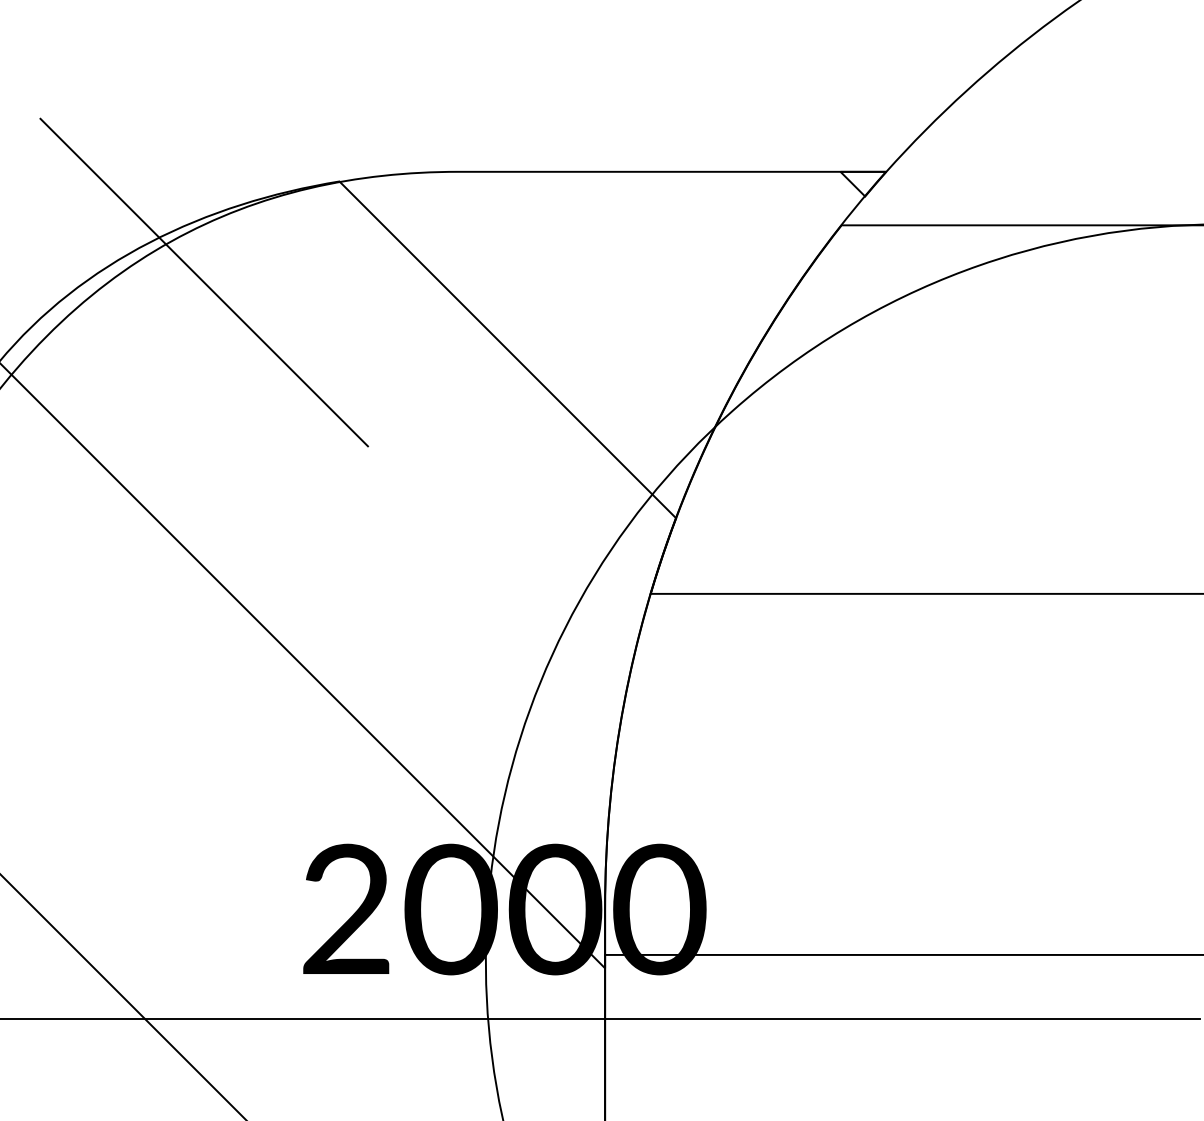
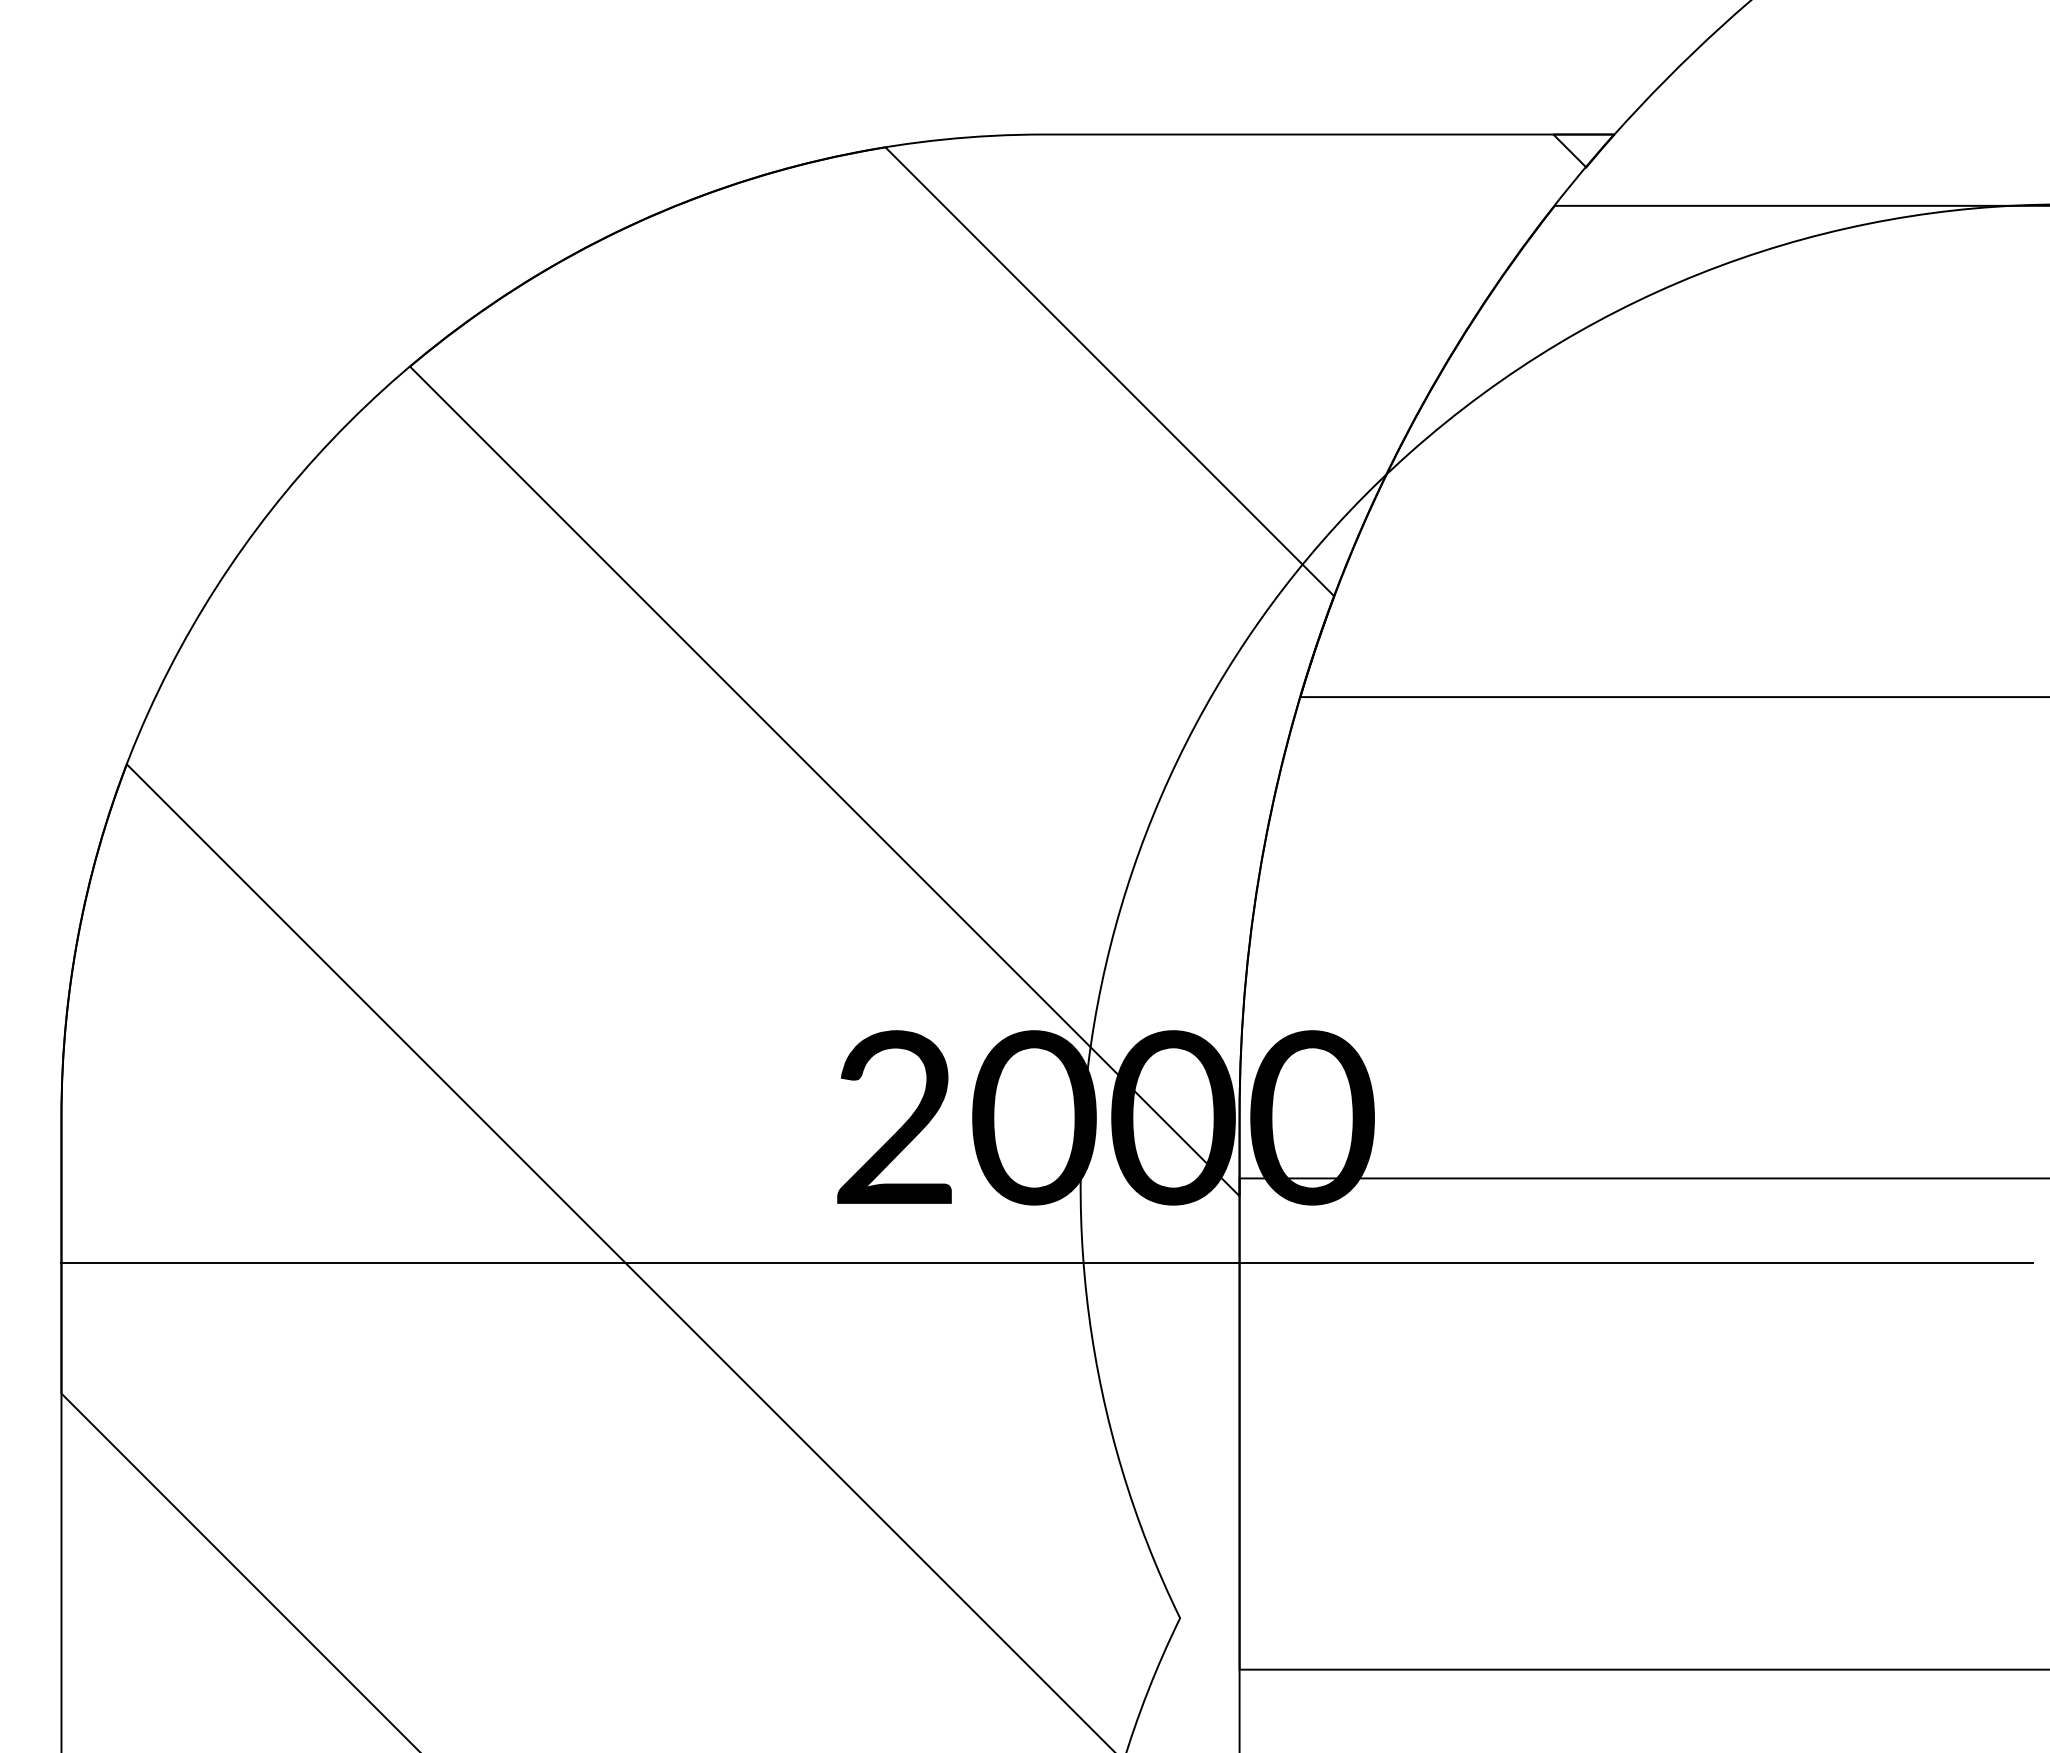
line: (204, 282) -> (705, 281), removed

